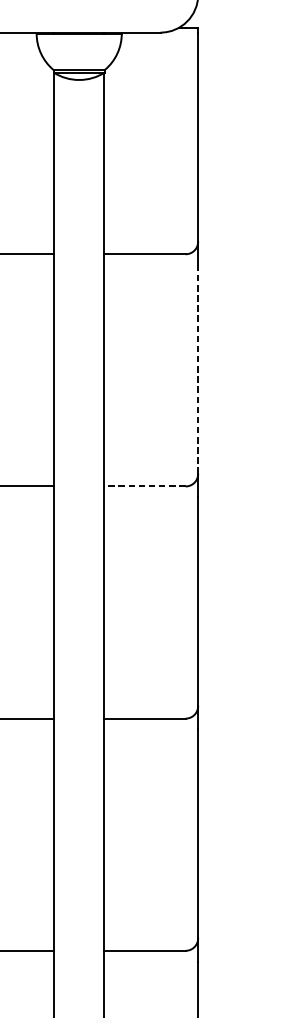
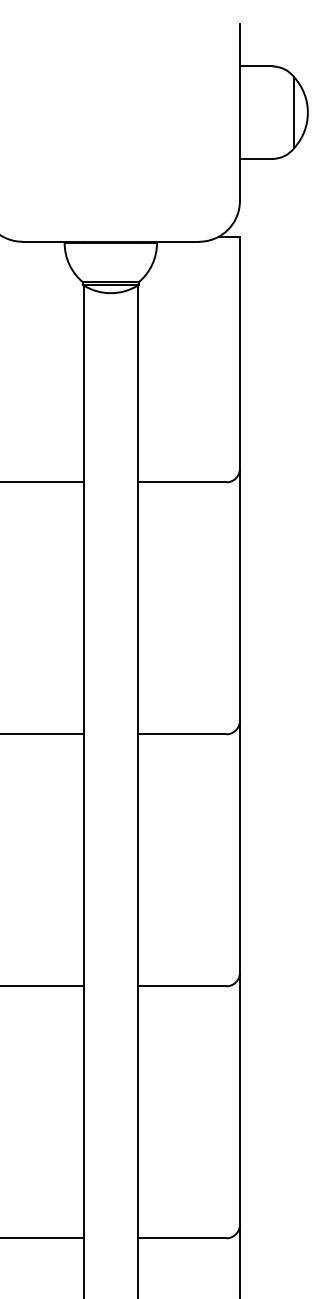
line: (197, 368) -> (239, 606), dashed -> solid
line: (144, 486) -> (181, 734), dashed -> solid

